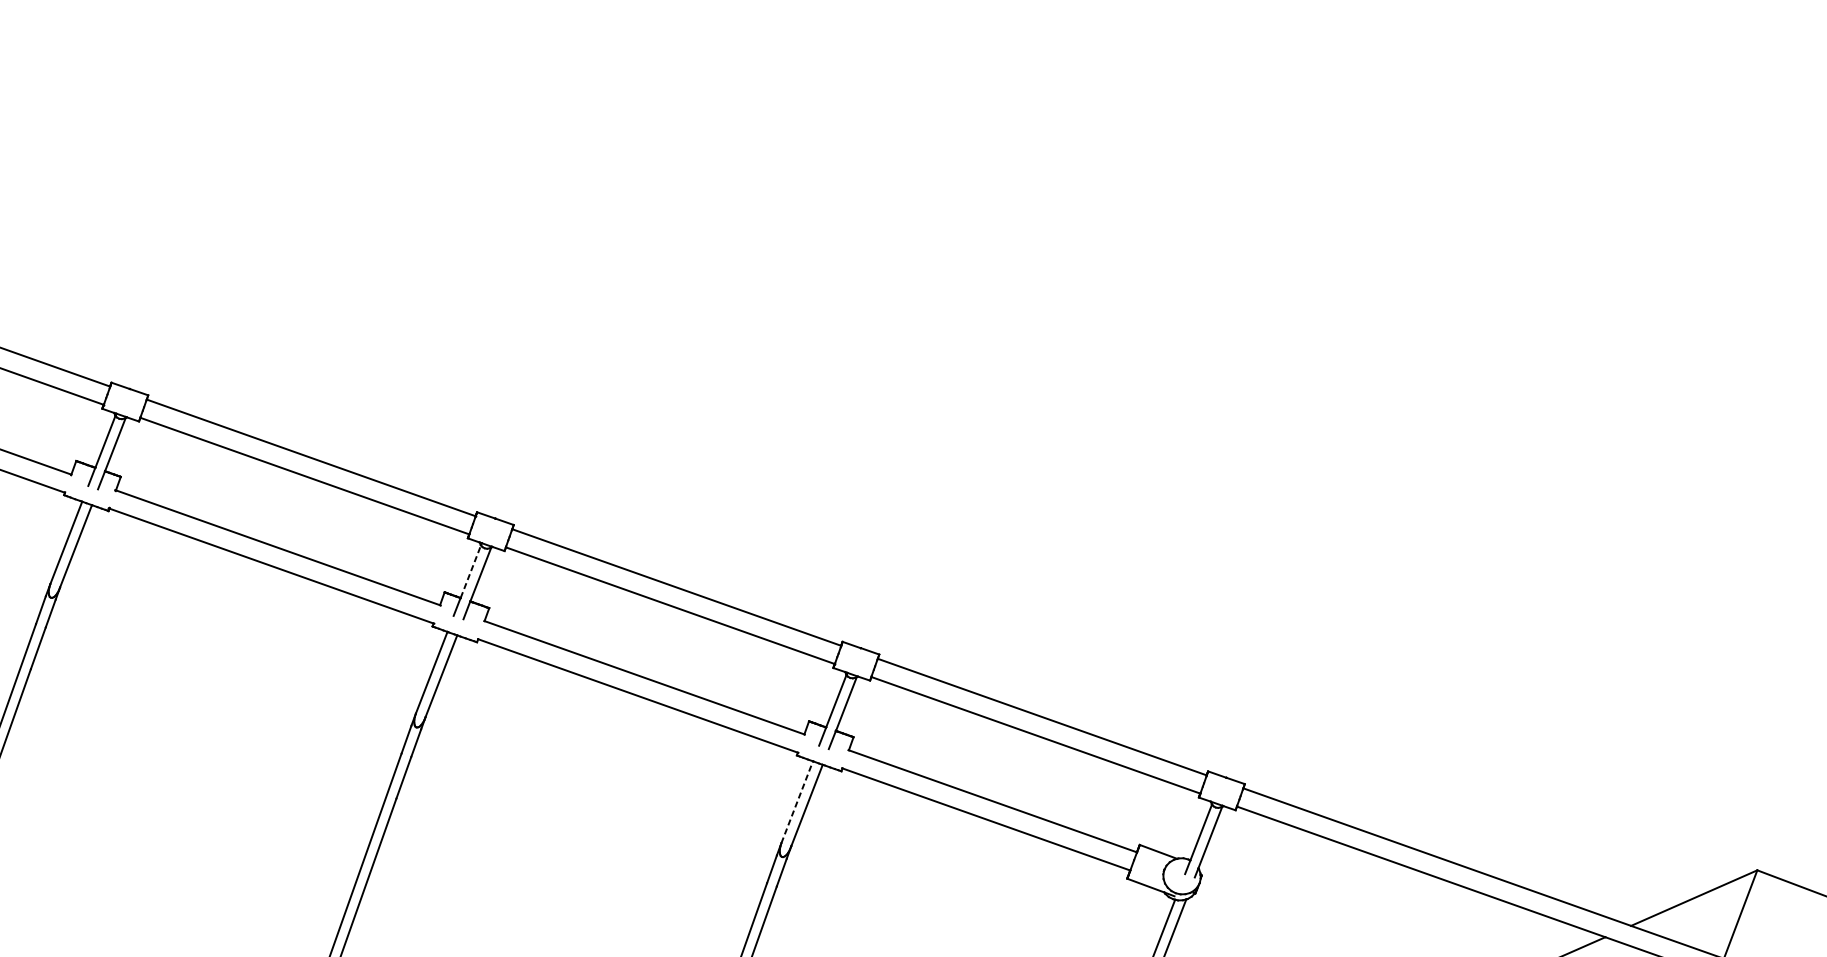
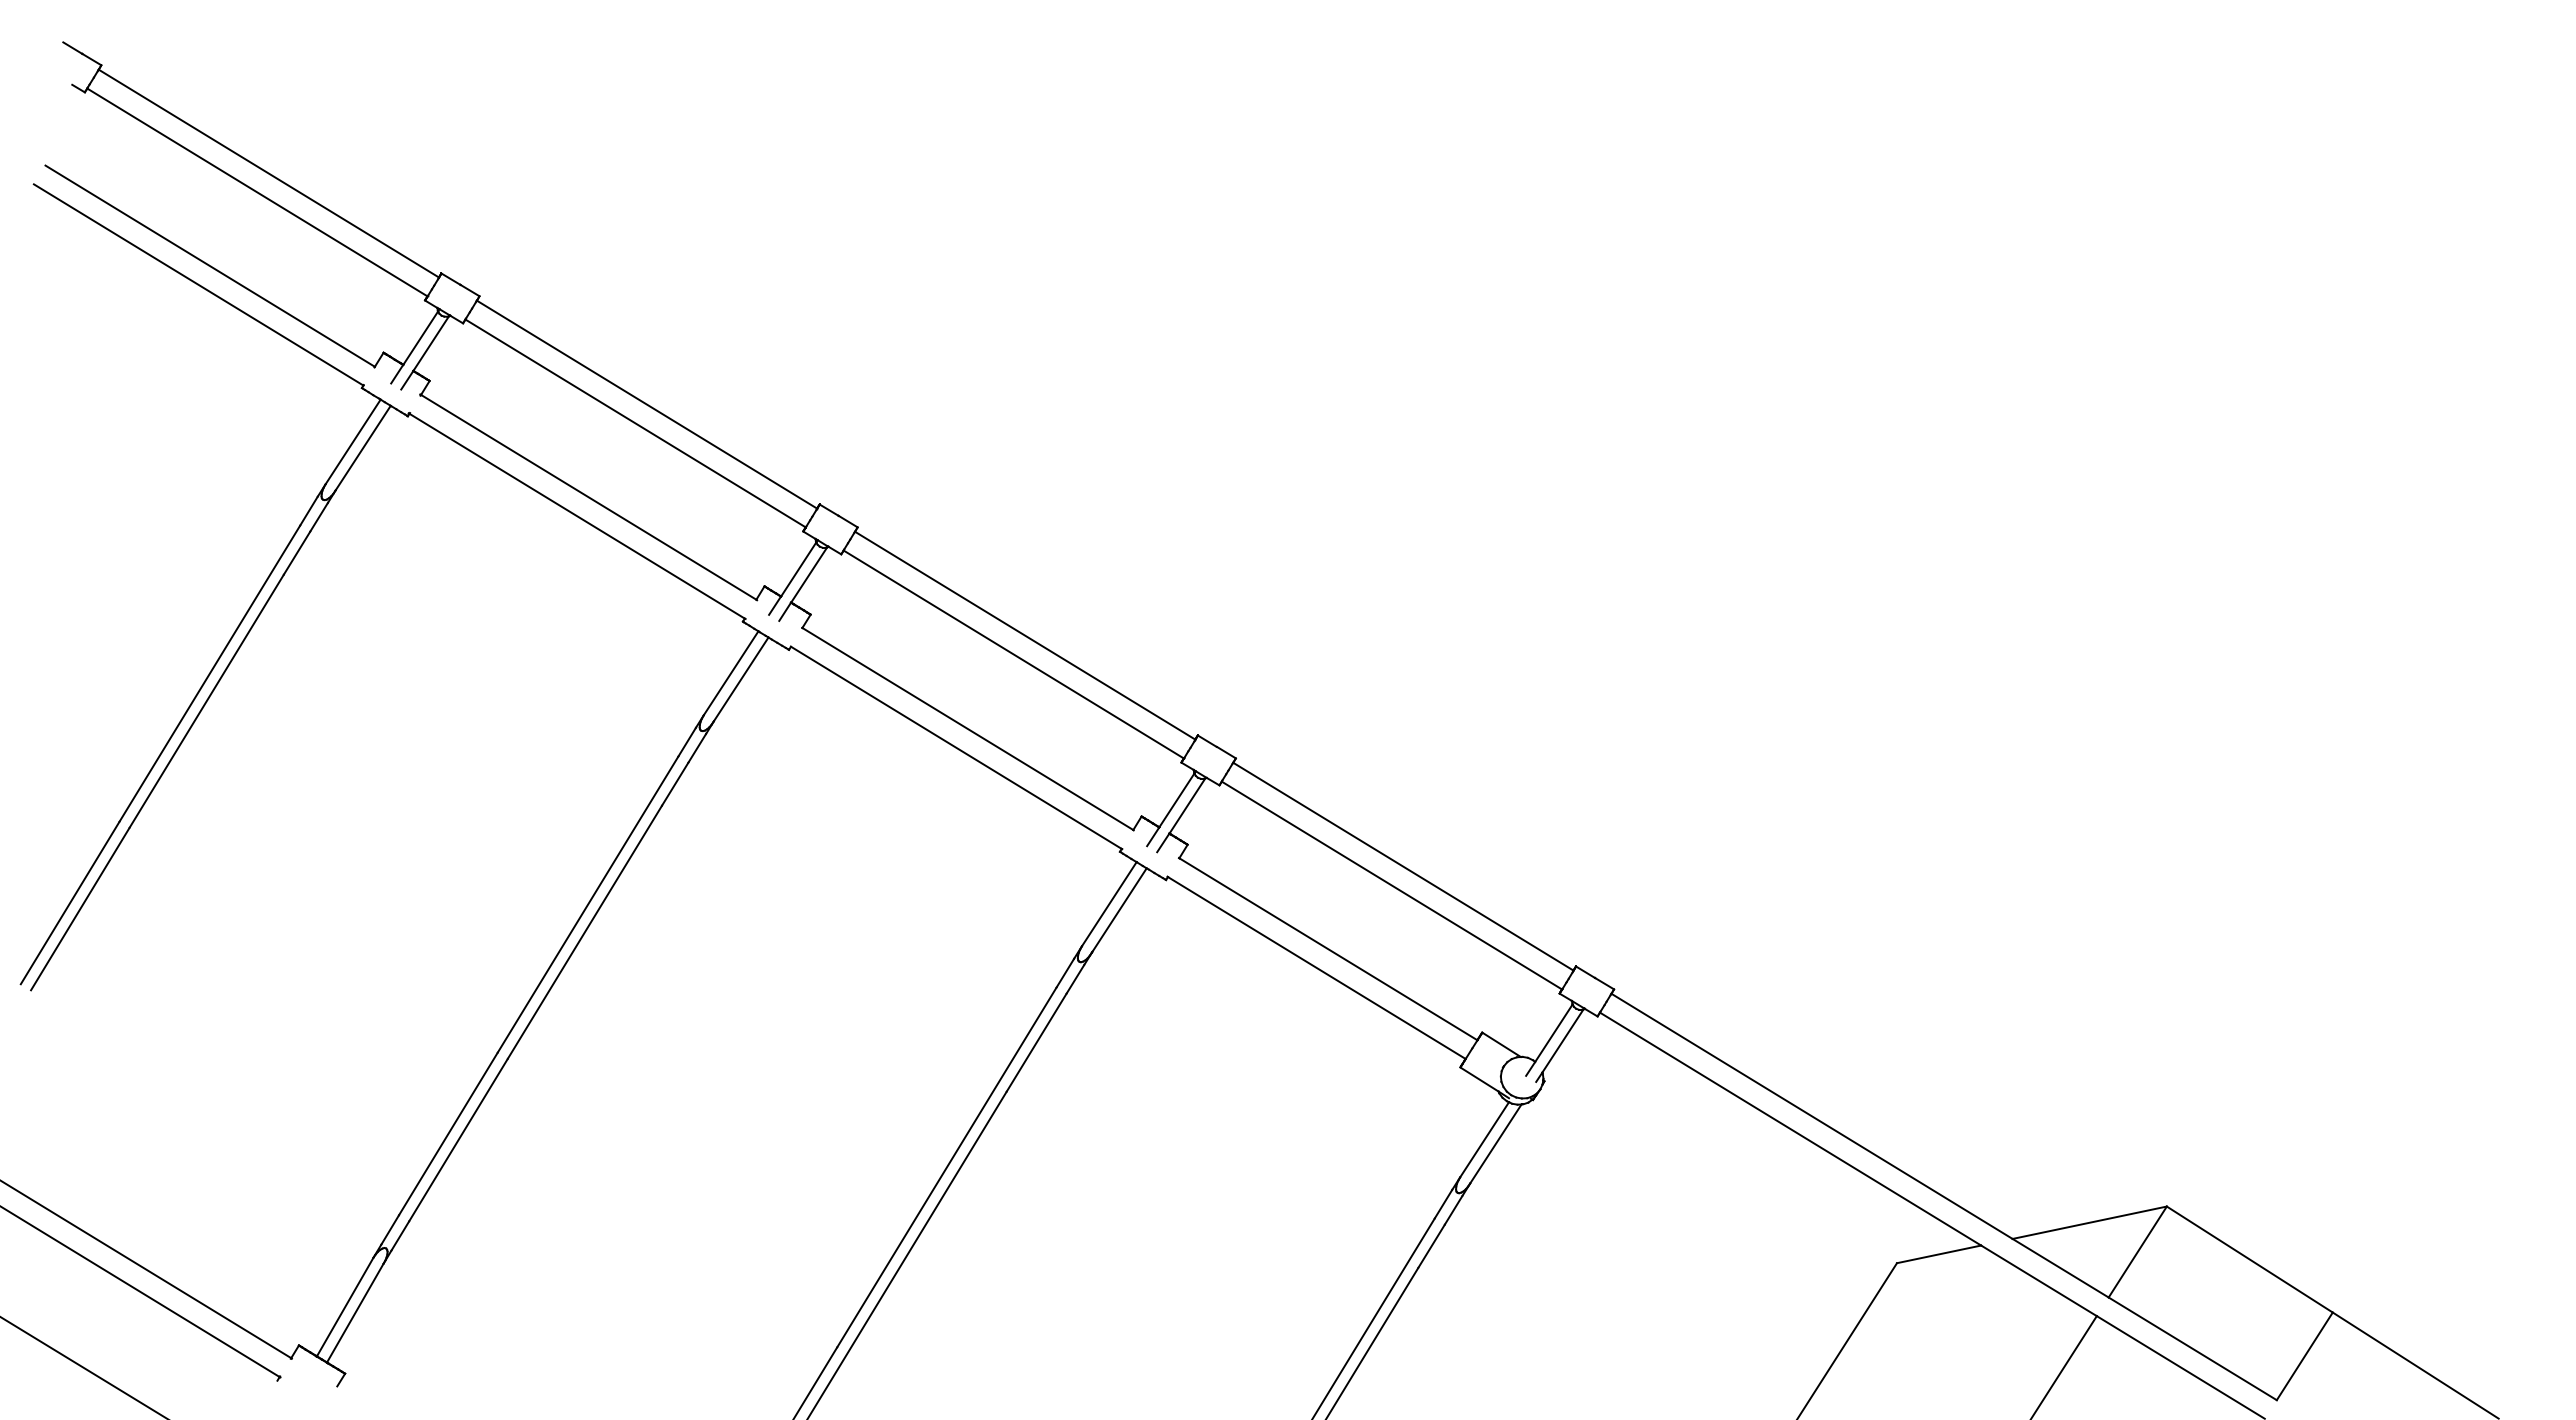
line: (471, 570) -> (799, 568), dashed -> solid
line: (797, 801) -> (1109, 903), dashed -> solid

